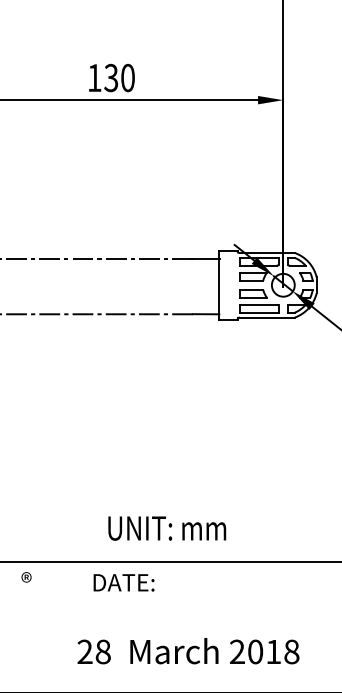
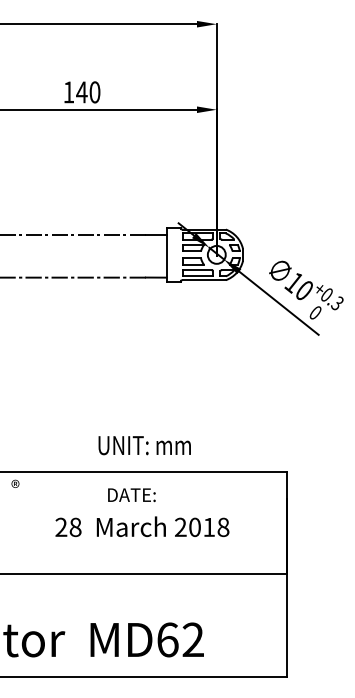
text: (110, 78) -> (81, 92), 130 -> 140
text: (166, 528) -> (144, 445), moved
text: (123, 583) -> (131, 495), moved
text: (188, 650) -> (142, 526), moved

